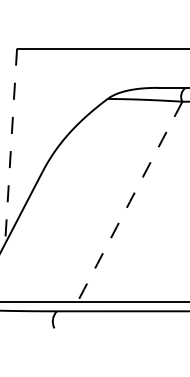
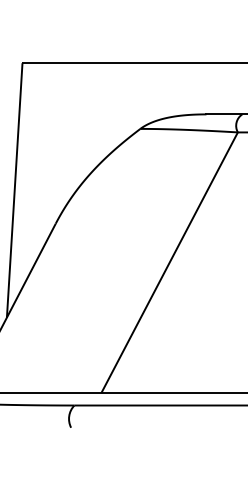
line: (10, 146) -> (14, 190), dashed -> solid
line: (129, 201) -> (169, 262), dashed -> solid

